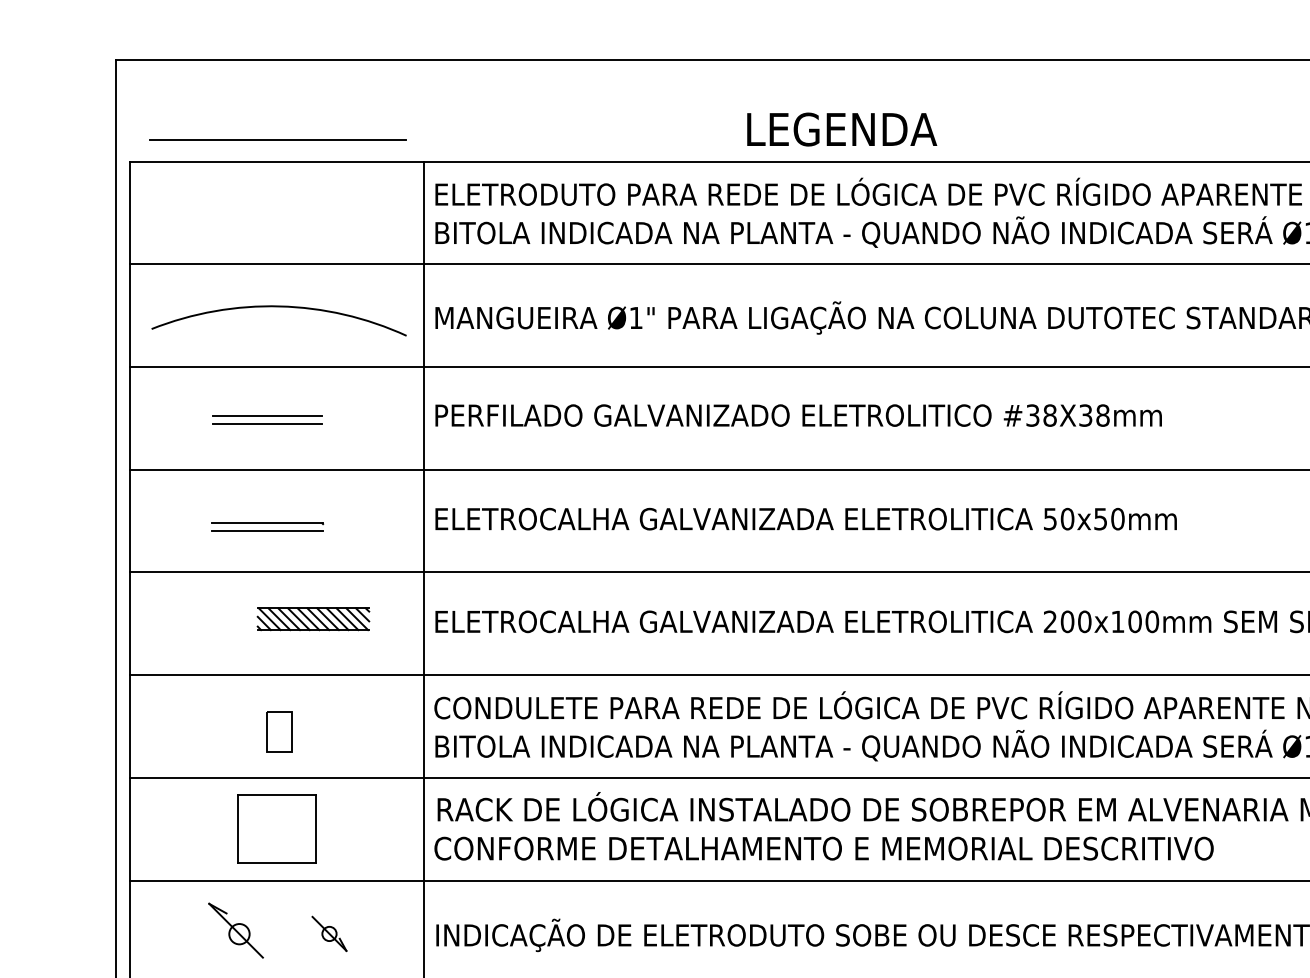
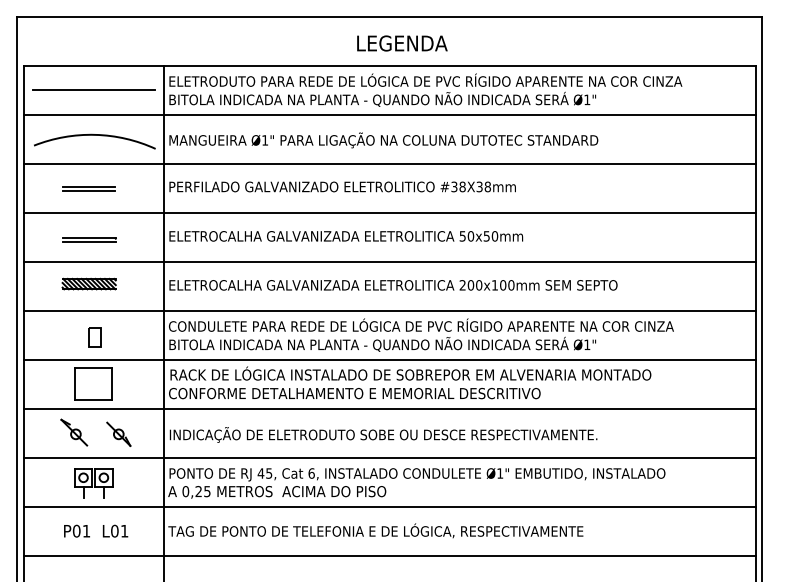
text: (842, 129) -> (402, 43), moved
line: (276, 140) -> (93, 89), moved
part: (311, 617) -> (88, 283), moved
part: (328, 932) -> (118, 433), size x1.43

